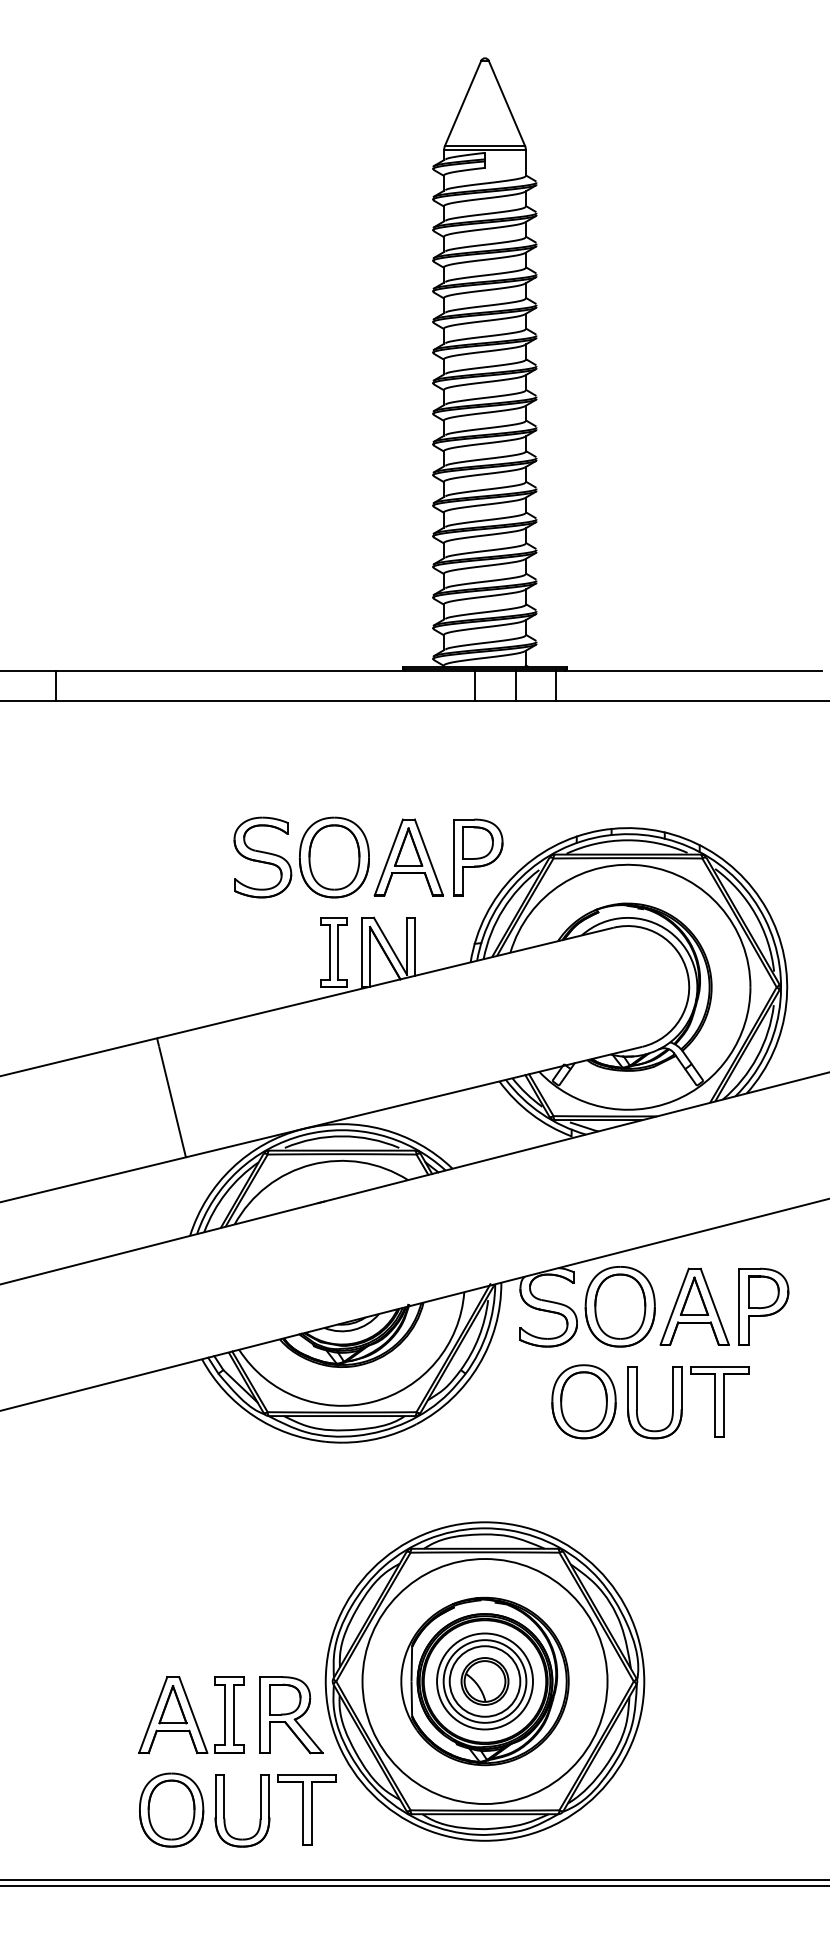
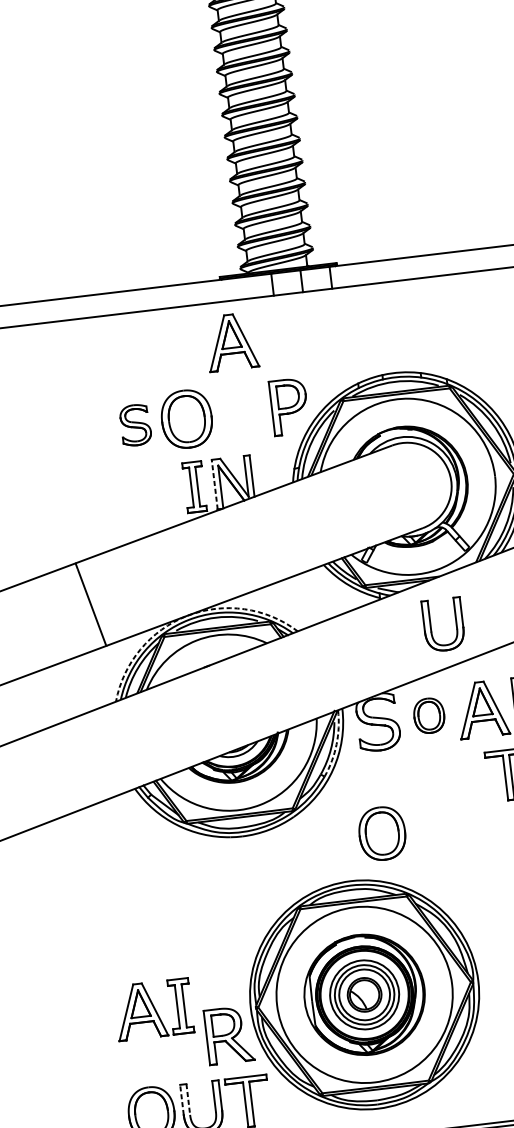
part: (262, 857) -> (135, 425), size x0.7
part: (408, 857) -> (231, 342), moved
line: (362, 952) -> (215, 484), solid -> dashed
arc: (302, 1129) -> (187, 616), solid -> dashed
part: (619, 1306) -> (428, 715), size x0.6
arc: (487, 1331) -> (336, 744), solid -> dashed
part: (583, 1401) -> (381, 833), moved
part: (637, 1402) -> (431, 626), moved
part: (191, 1715) -> (153, 1009), moved
line: (215, 1795) -> (181, 1099), solid -> dashed
line: (224, 1796) -> (188, 1099), solid -> dashed

